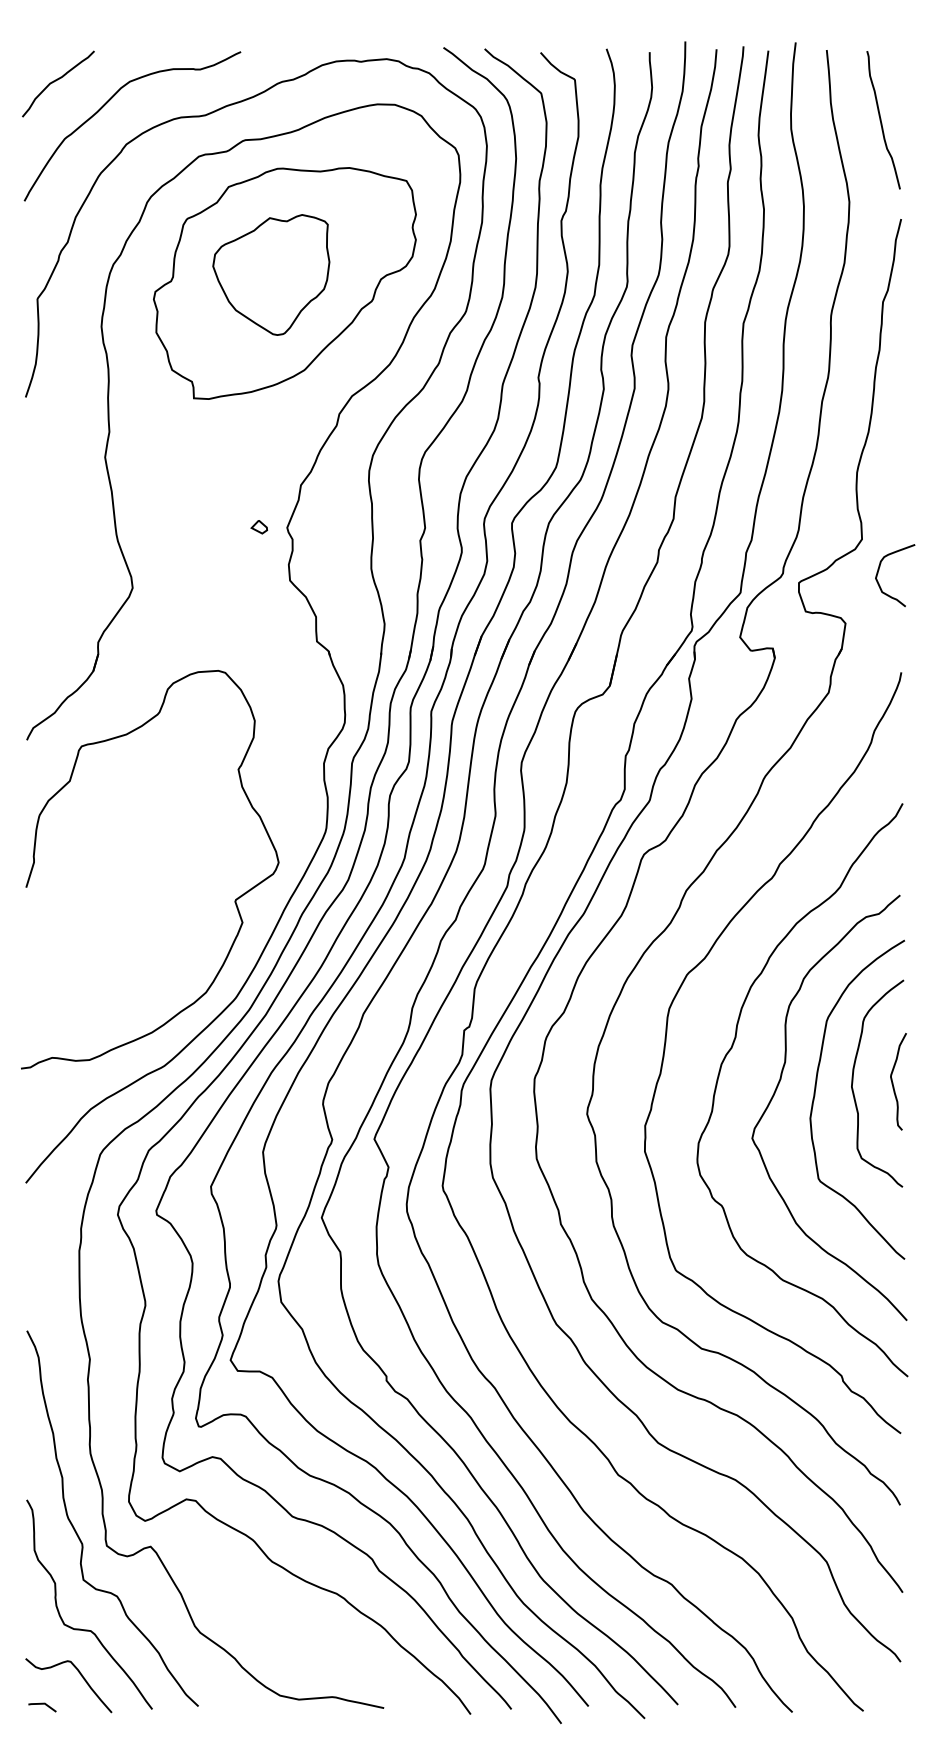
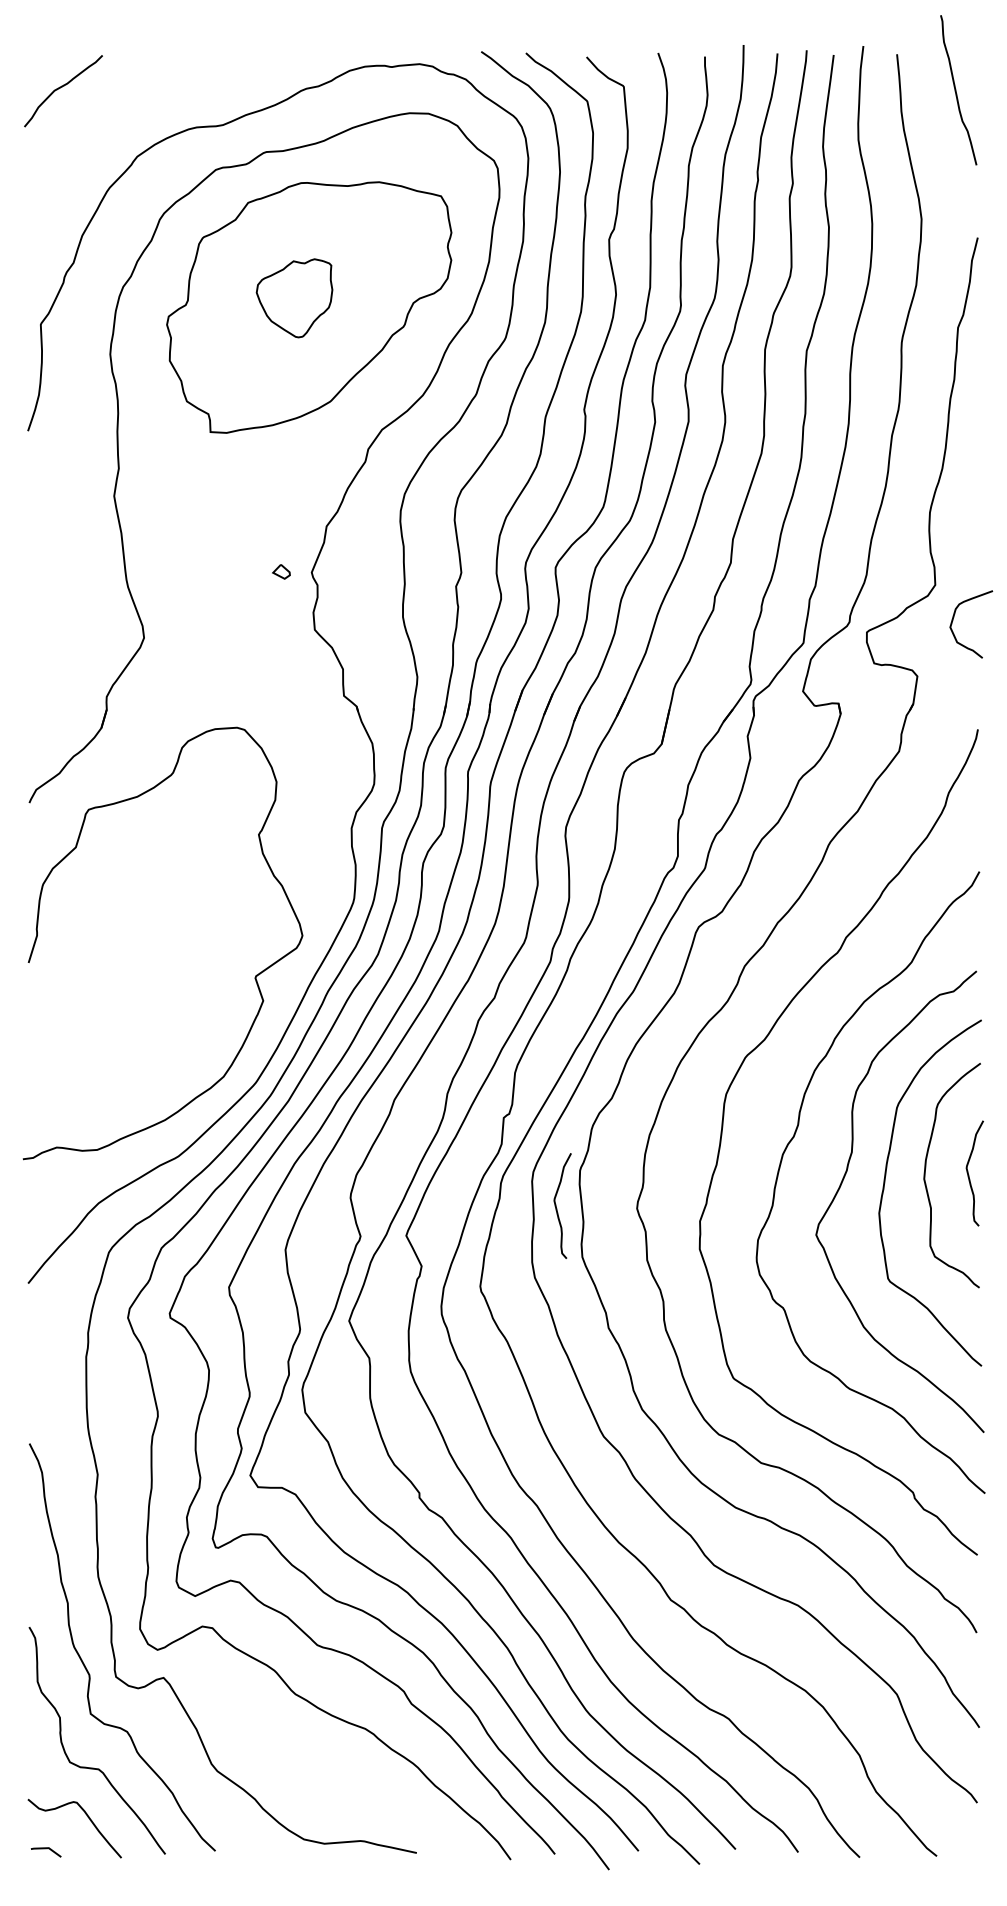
curve: (108, 102) -> (117, 111), removed
curve: (881, 120) -> (956, 90), moved
part: (271, 274) -> (294, 297), size x0.6
curve: (513, 1112) -> (557, 1206), added

